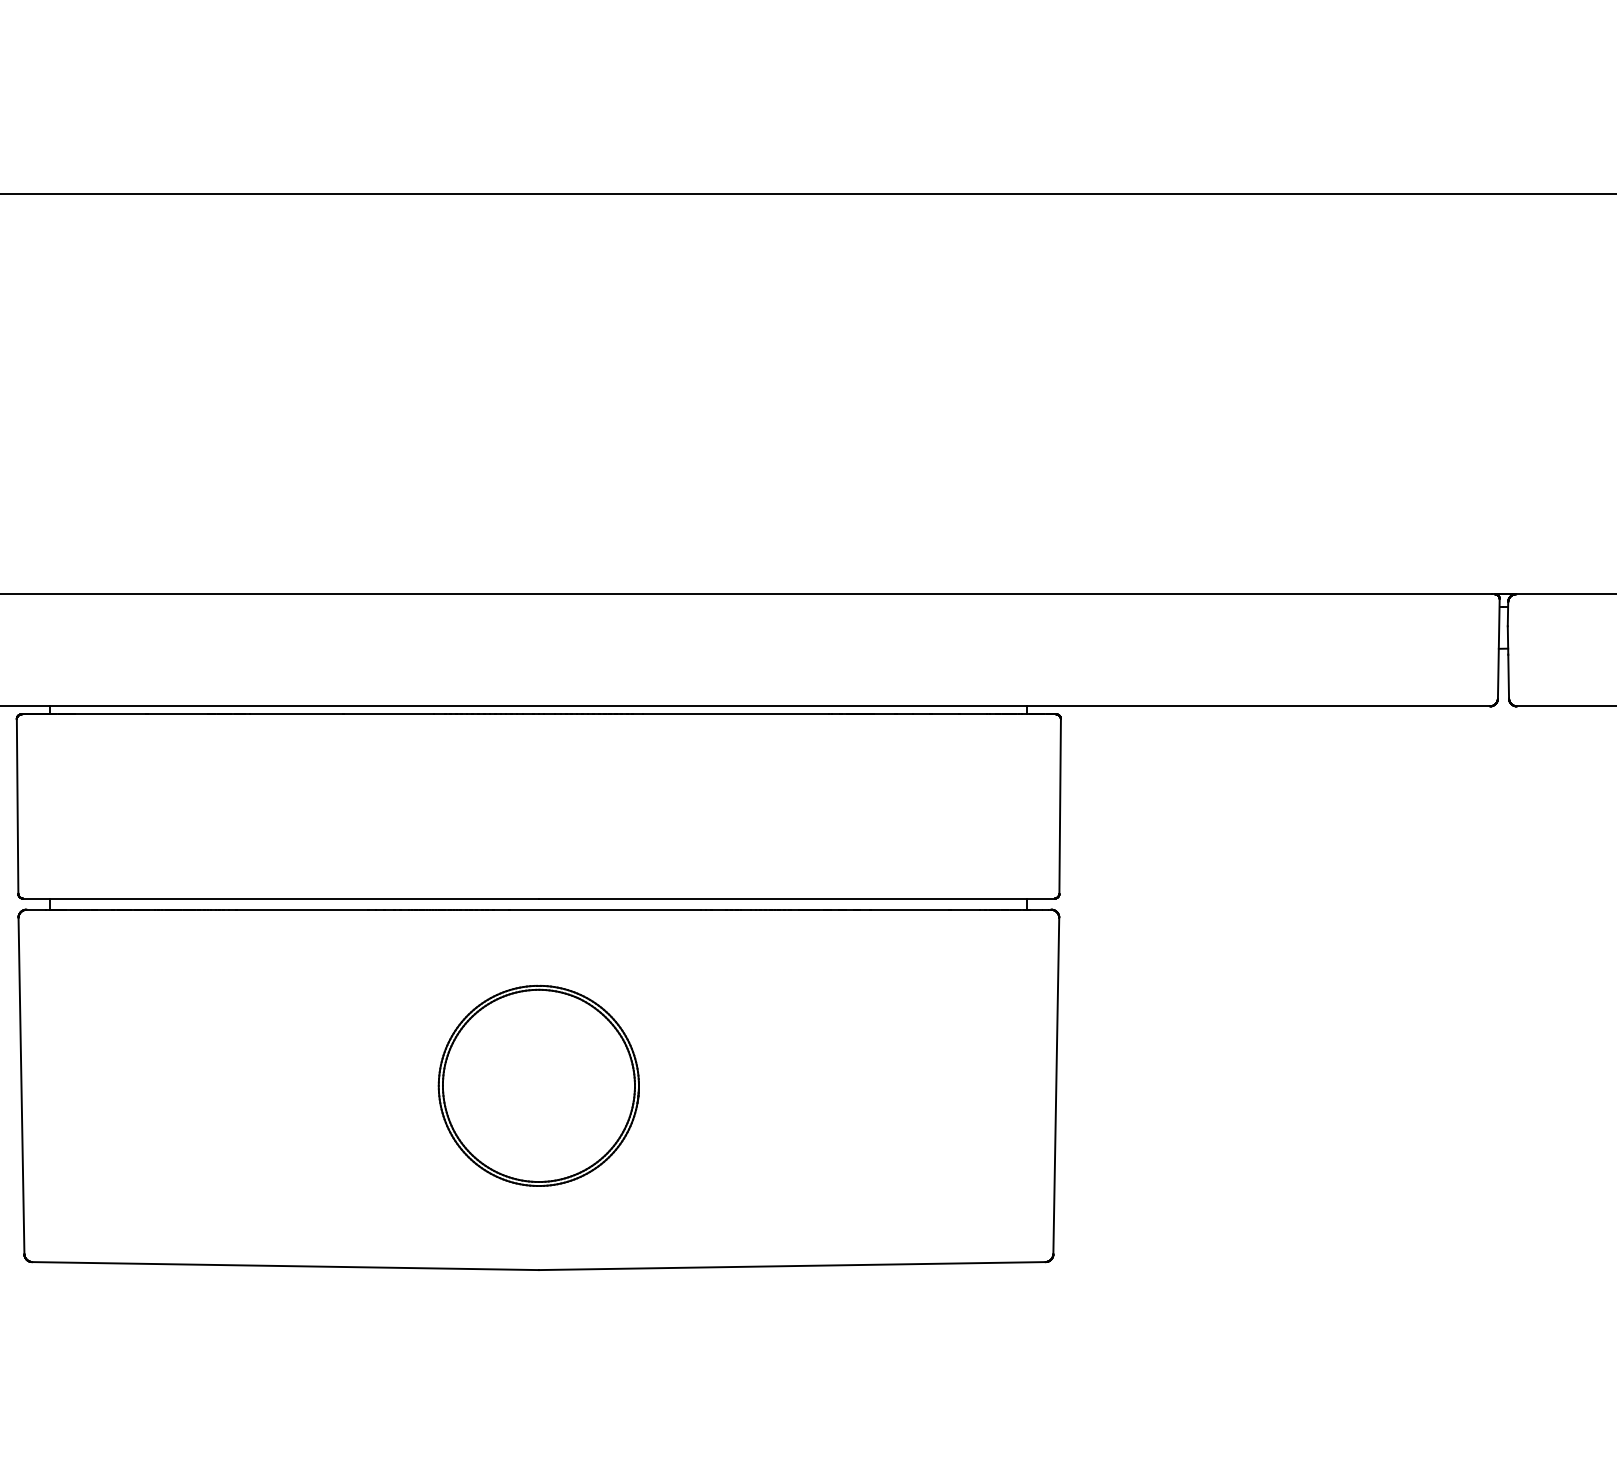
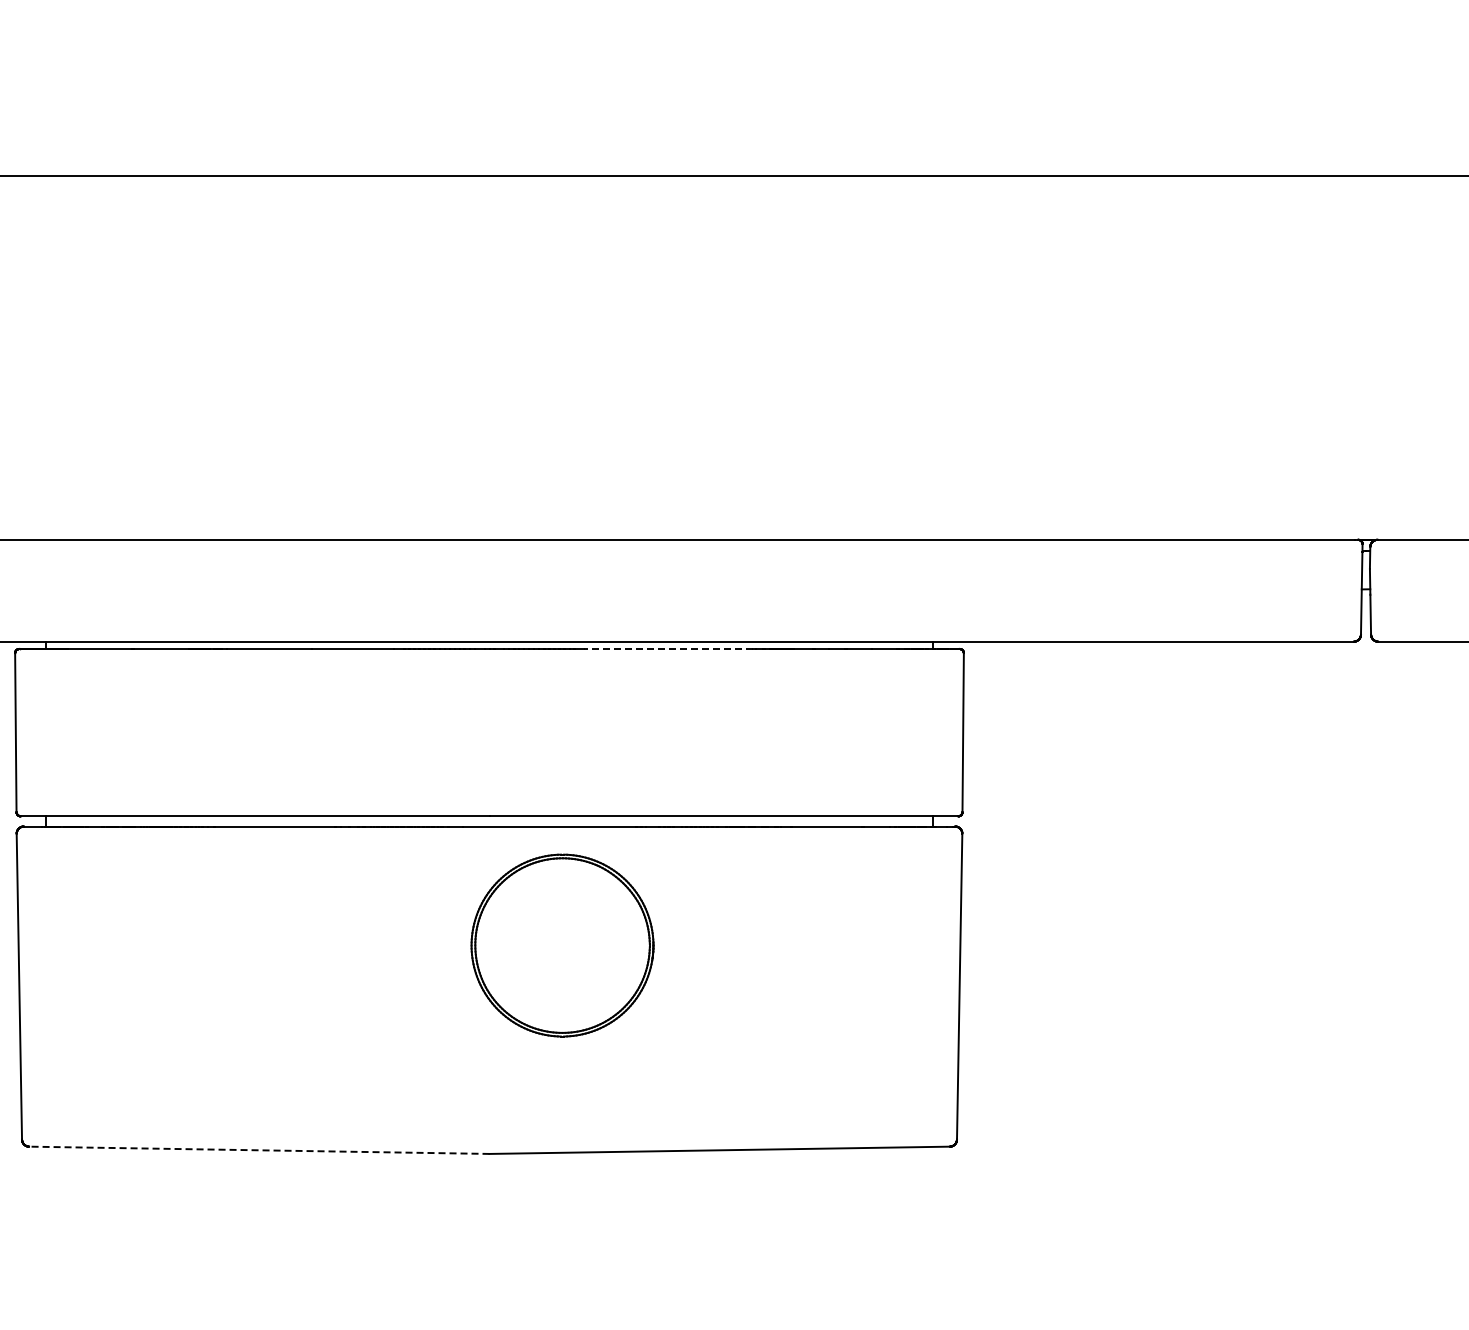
line: (735, 713) -> (668, 648), solid -> dashed
part: (538, 1085) -> (562, 945), moved
line: (284, 1266) -> (258, 1150), solid -> dashed

